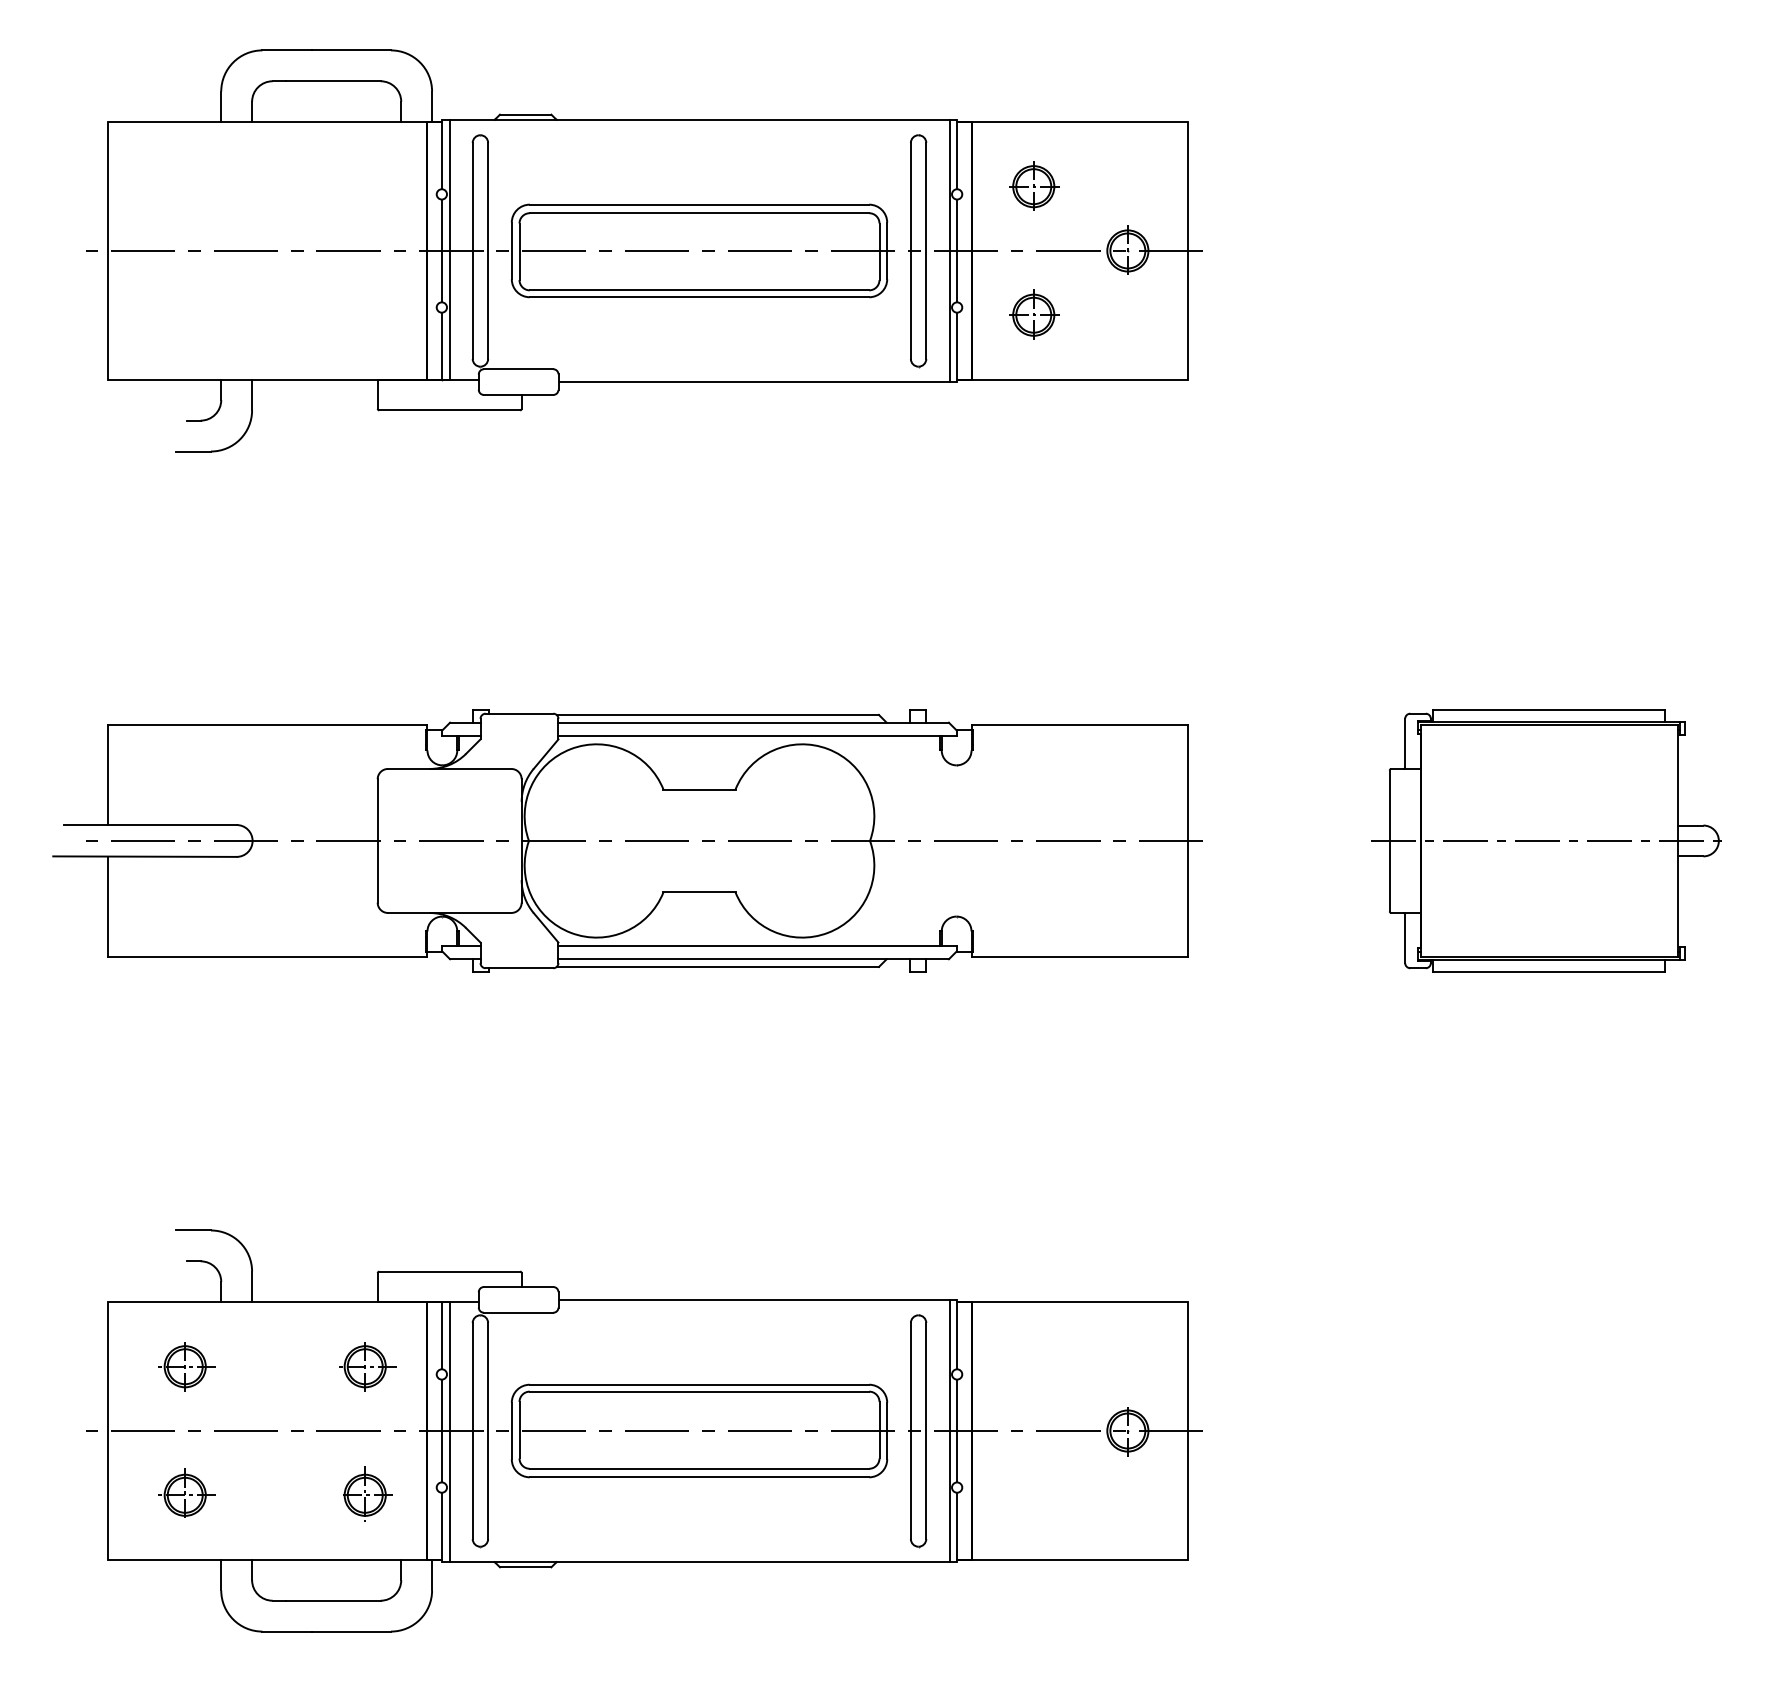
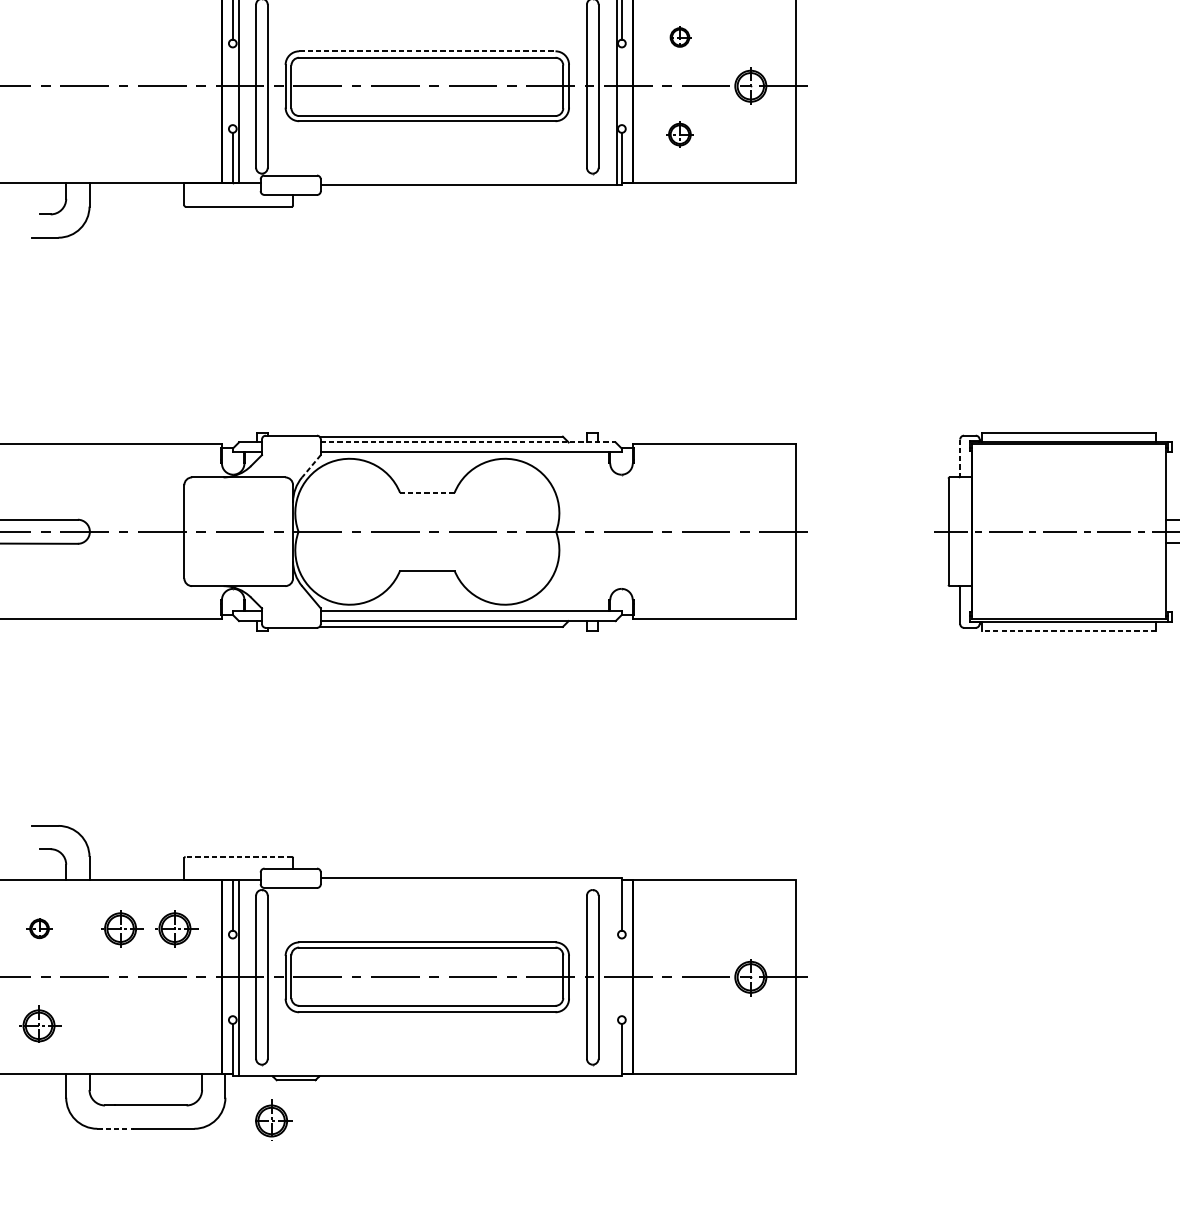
part: (1034, 185) -> (680, 36), size x0.6
line: (699, 204) -> (427, 51), solid -> dashed
line: (441, 250) -> (232, 85), removed
line: (957, 250) -> (622, 85), removed
part: (1034, 314) -> (680, 134), size x0.7
line: (754, 722) -> (468, 442), solid -> dashed
line: (1405, 743) -> (960, 458), solid -> dashed
line: (545, 754) -> (311, 466), solid -> dashed
line: (699, 789) -> (427, 492), solid -> dashed
line: (1549, 972) -> (1069, 631), solid -> dashed
line: (449, 1271) -> (238, 856), solid -> dashed
part: (186, 1366) -> (39, 928), size x0.6
part: (295, 1366) -> (122, 928), added
line: (441, 1430) -> (232, 976), removed
line: (950, 1430) -> (616, 976), removed
line: (957, 1430) -> (622, 976), removed
part: (367, 1493) -> (273, 1119), moved
line: (287, 1631) -> (116, 1128), solid -> dashed

